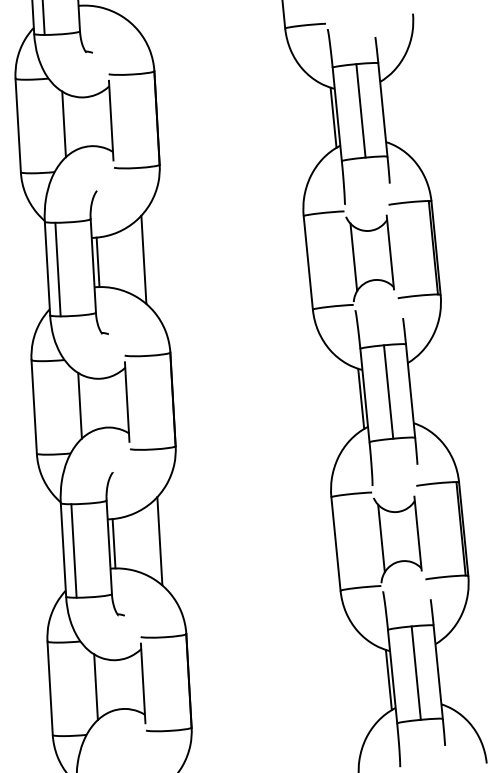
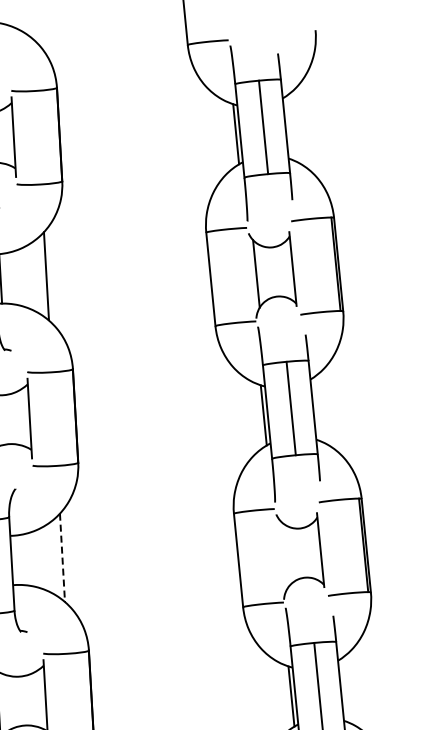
line: (381, 538) -> (284, 555), removed
line: (159, 540) -> (62, 557), solid -> dashed
line: (113, 543) -> (16, 560), removed

